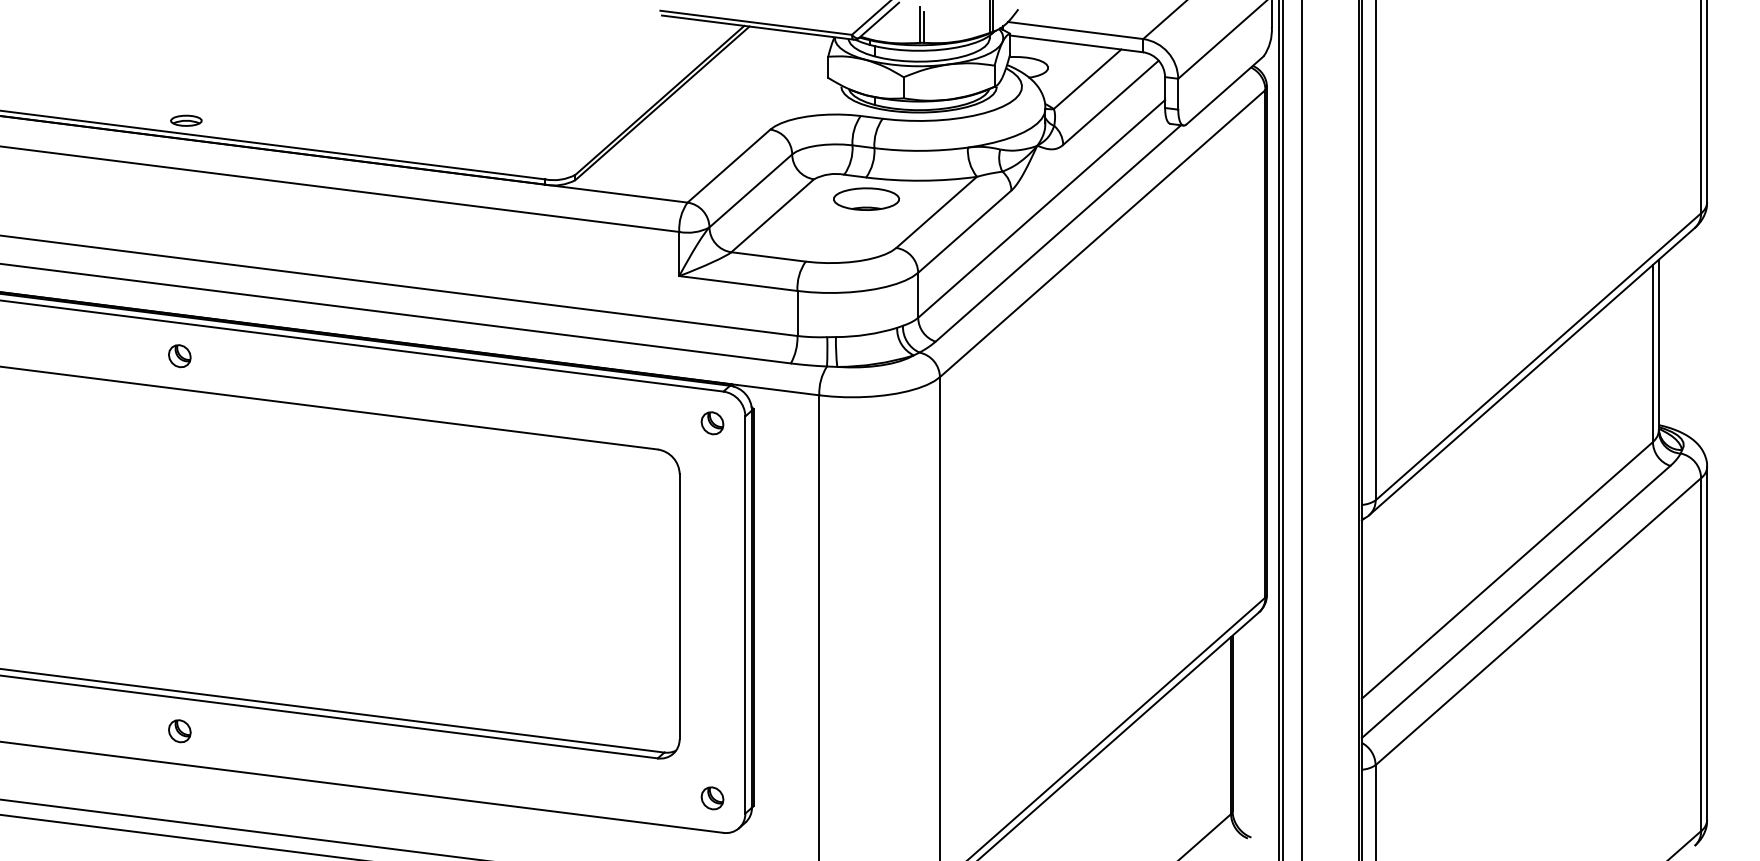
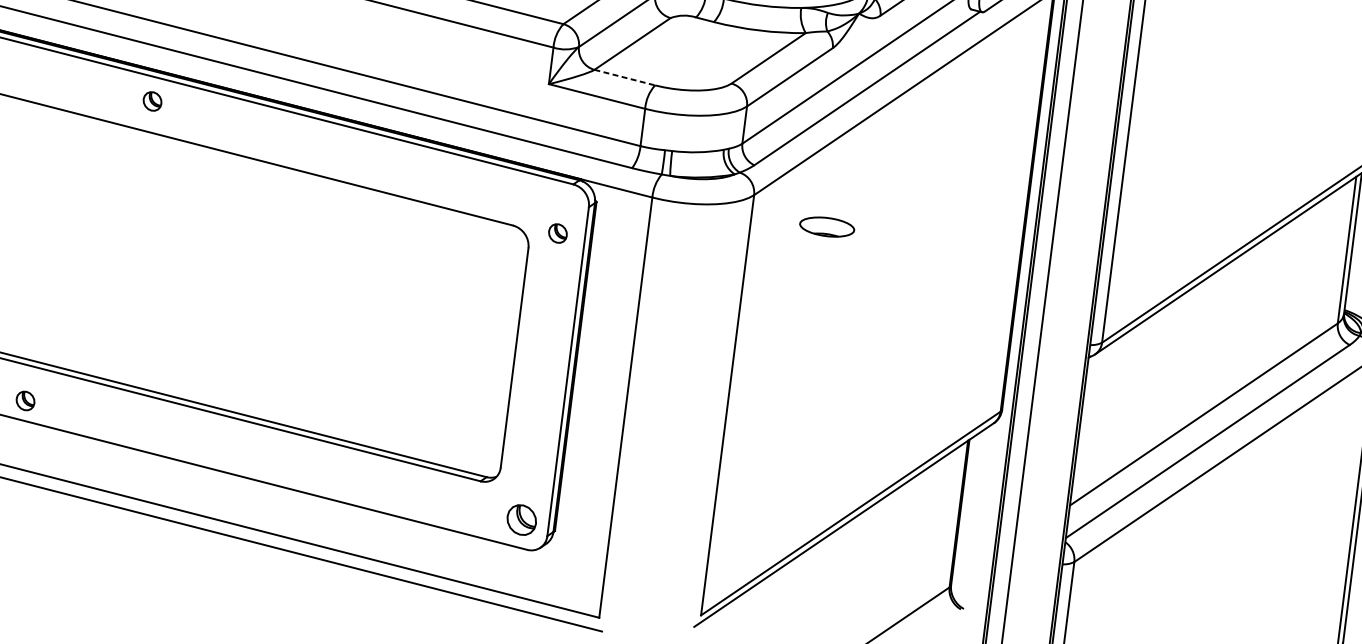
part: (866, 198) -> (827, 226), moved
line: (768, 256) -> (624, 77), solid -> dashed
part: (179, 356) -> (152, 101), moved
part: (712, 423) -> (557, 233), moved
part: (179, 731) -> (25, 401), moved
part: (712, 798) -> (521, 520), size x1.6

